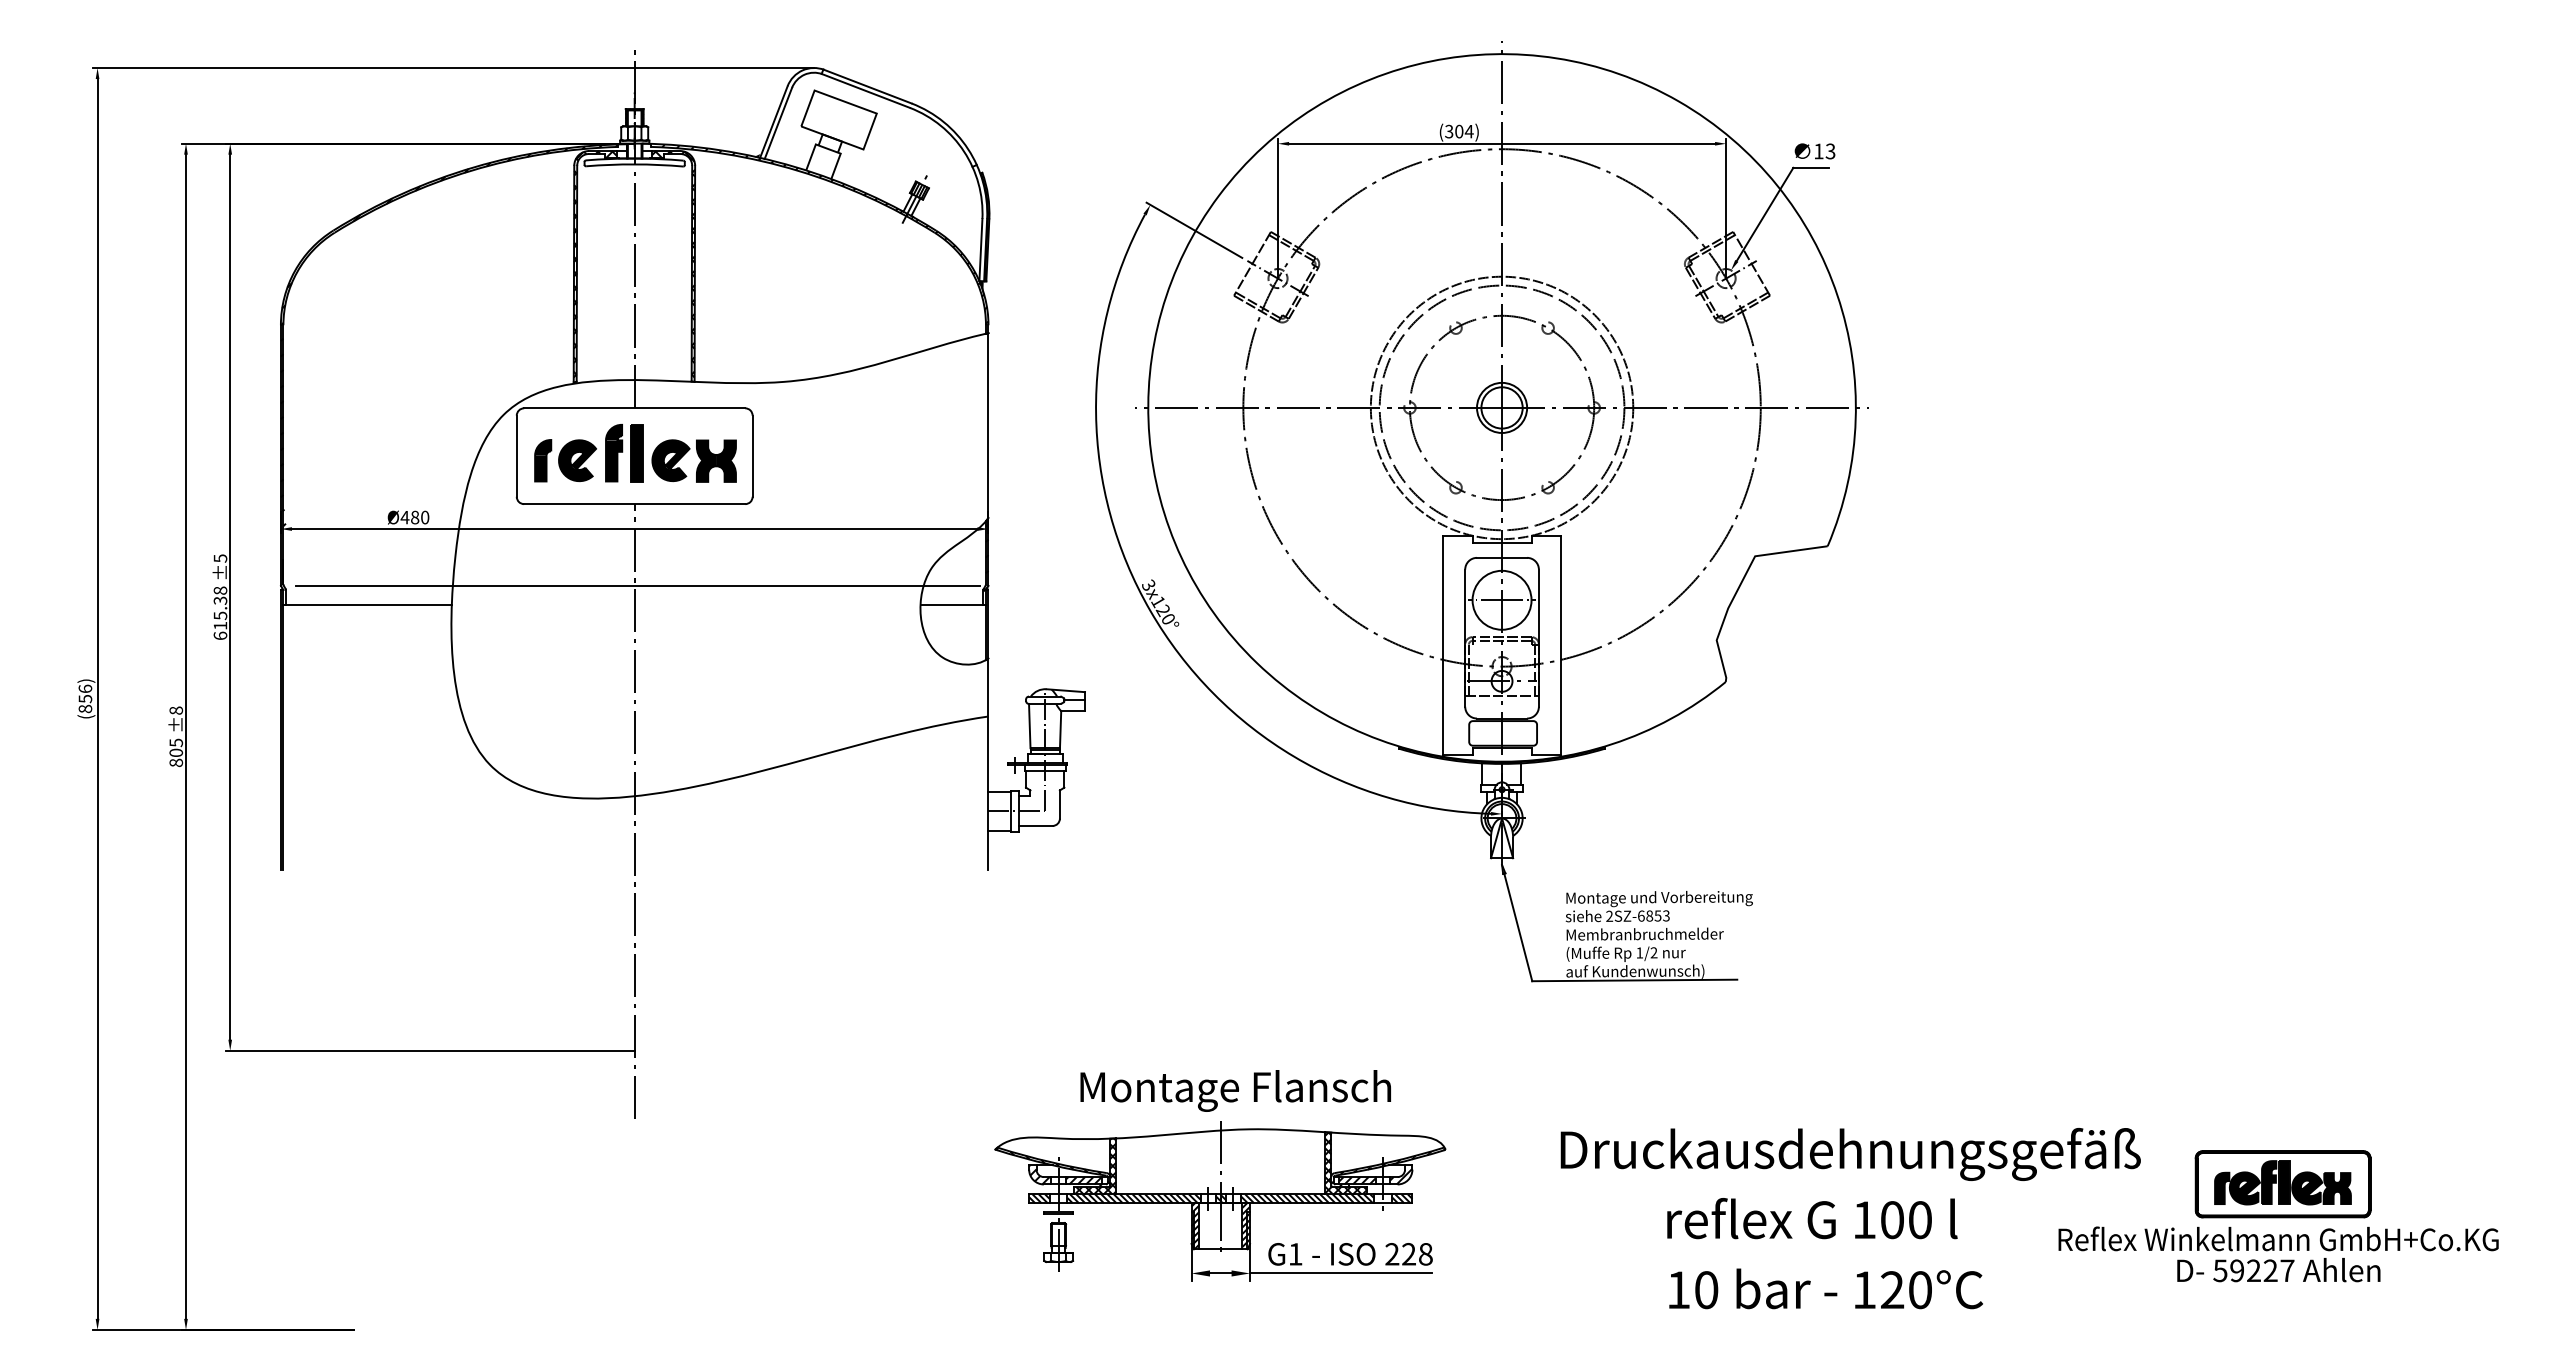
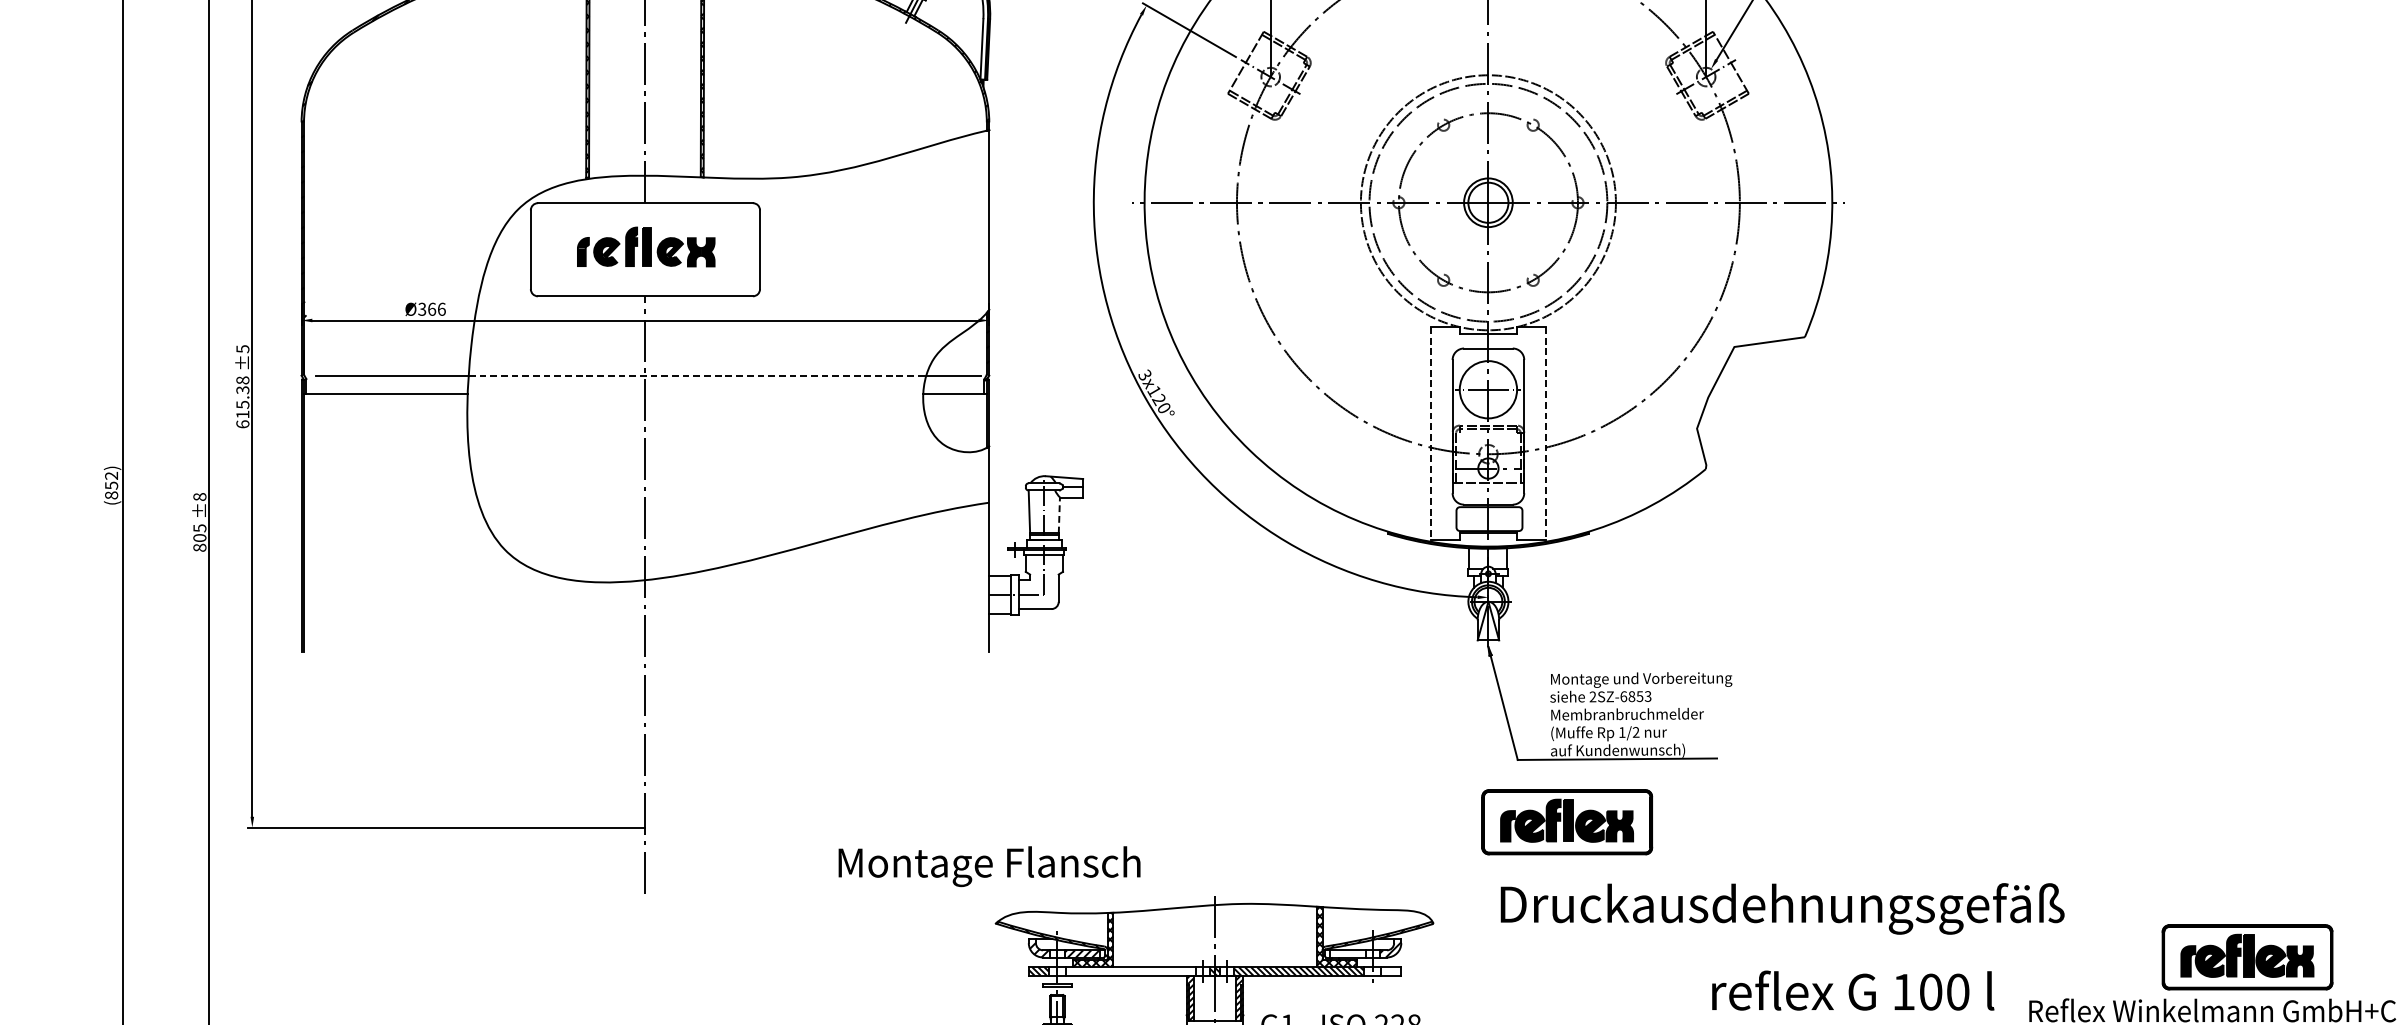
part: (635, 453) -> (646, 247), size x0.7
text: (414, 517) -> (431, 309), Ø480 -> Ø366
line: (688, 586) -> (697, 376), solid -> dashed
line: (1443, 645) -> (1431, 433), solid -> dashed
line: (1561, 645) -> (1546, 433), solid -> dashed
text: (85, 688) -> (111, 475), (856) -> (852)
line: (1060, 729) -> (1059, 515), solid -> dashed
part: (1582, 1045) -> (1566, 822), added
text: (1235, 1090) -> (989, 866), moved
text: (1850, 1154) -> (1782, 908), moved
hatch: (1357, 1180) -> (1347, 953), removed
hatch: (1133, 1198) -> (1130, 971), removed
hatch: (1401, 1198) -> (1390, 971), removed
text: (1812, 1218) -> (1853, 990), moved

